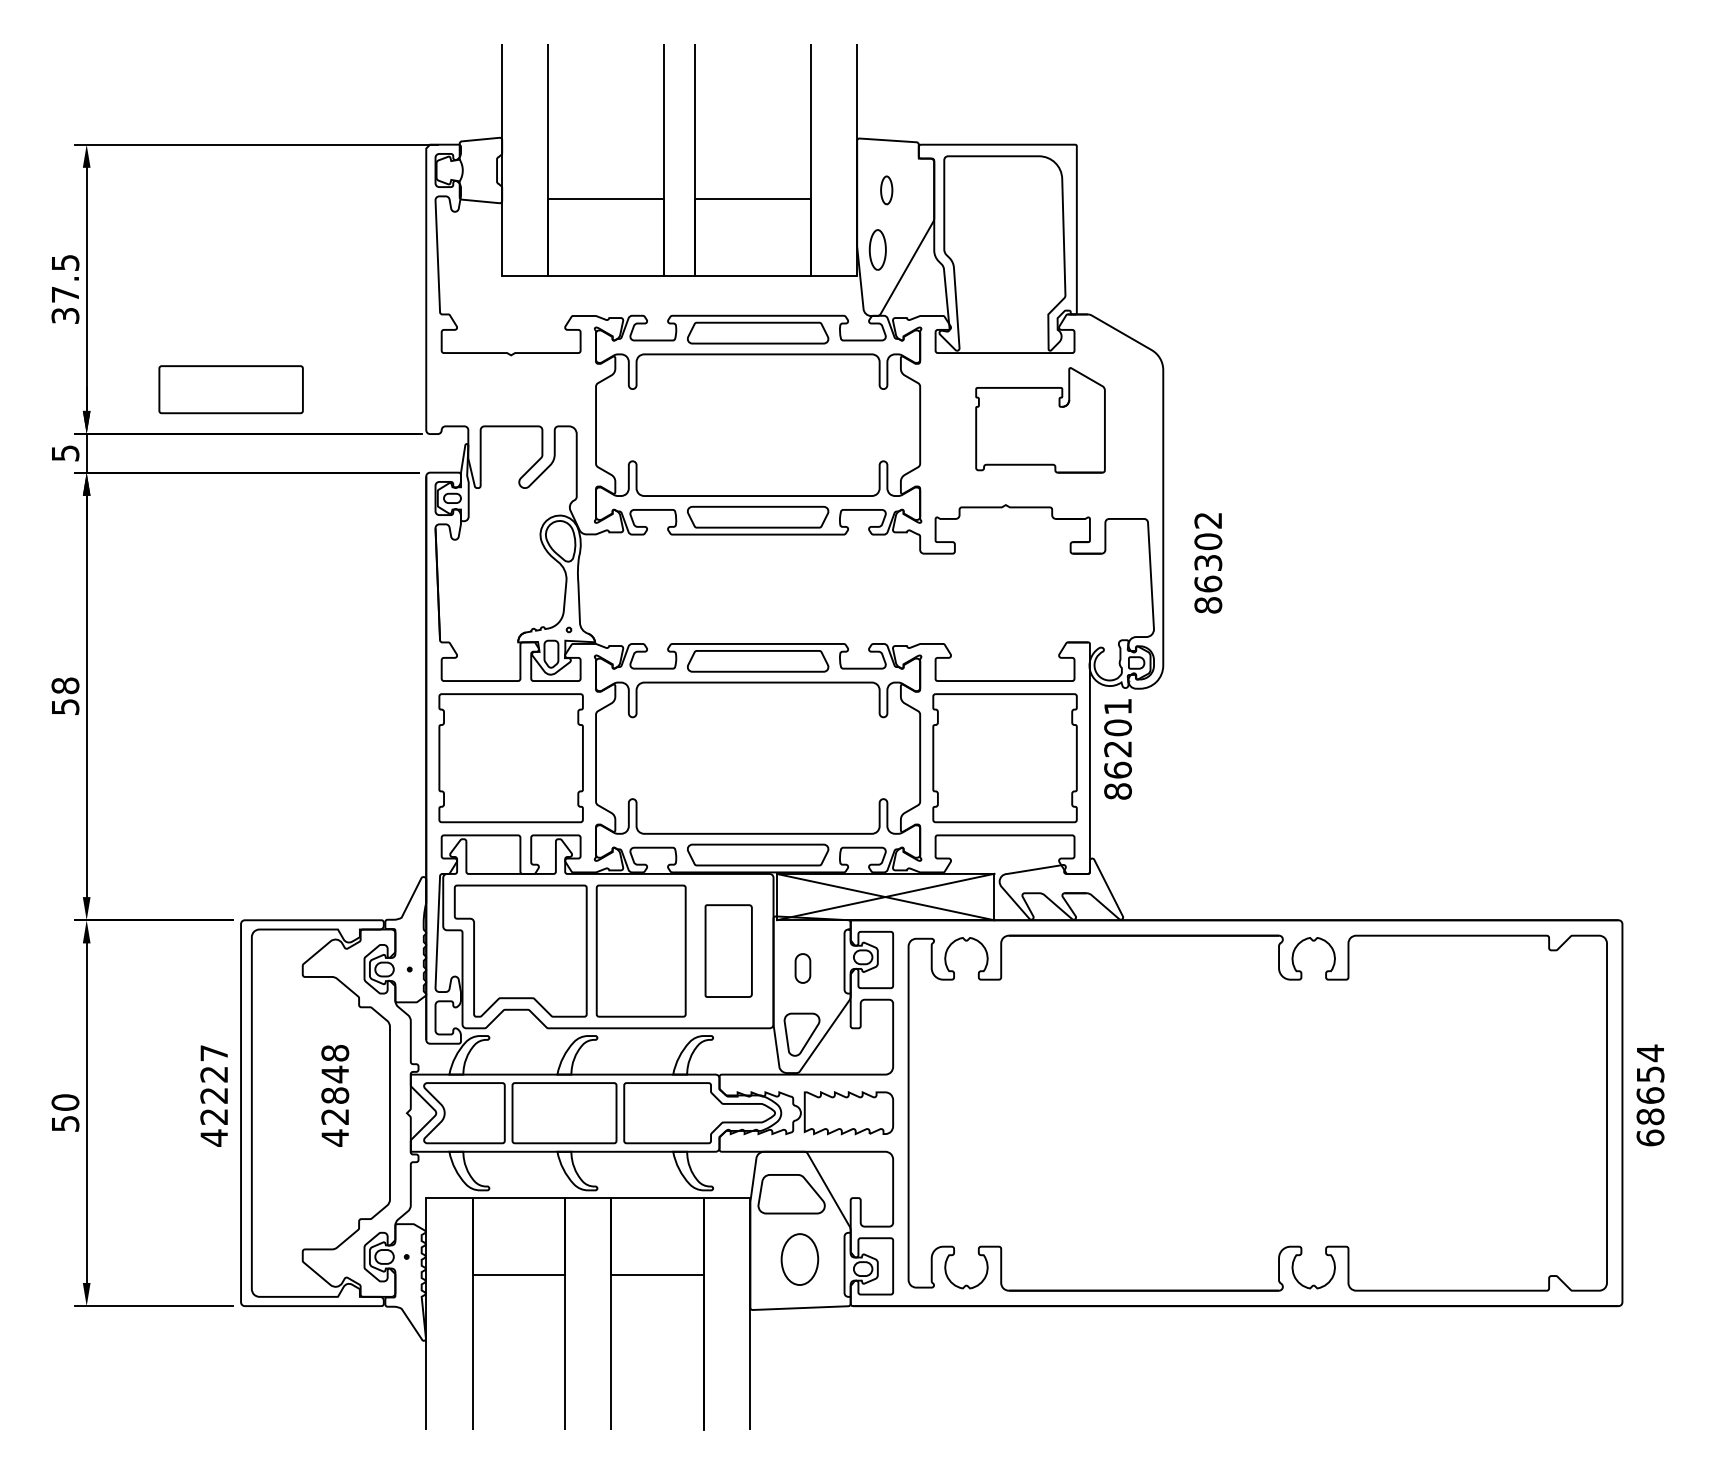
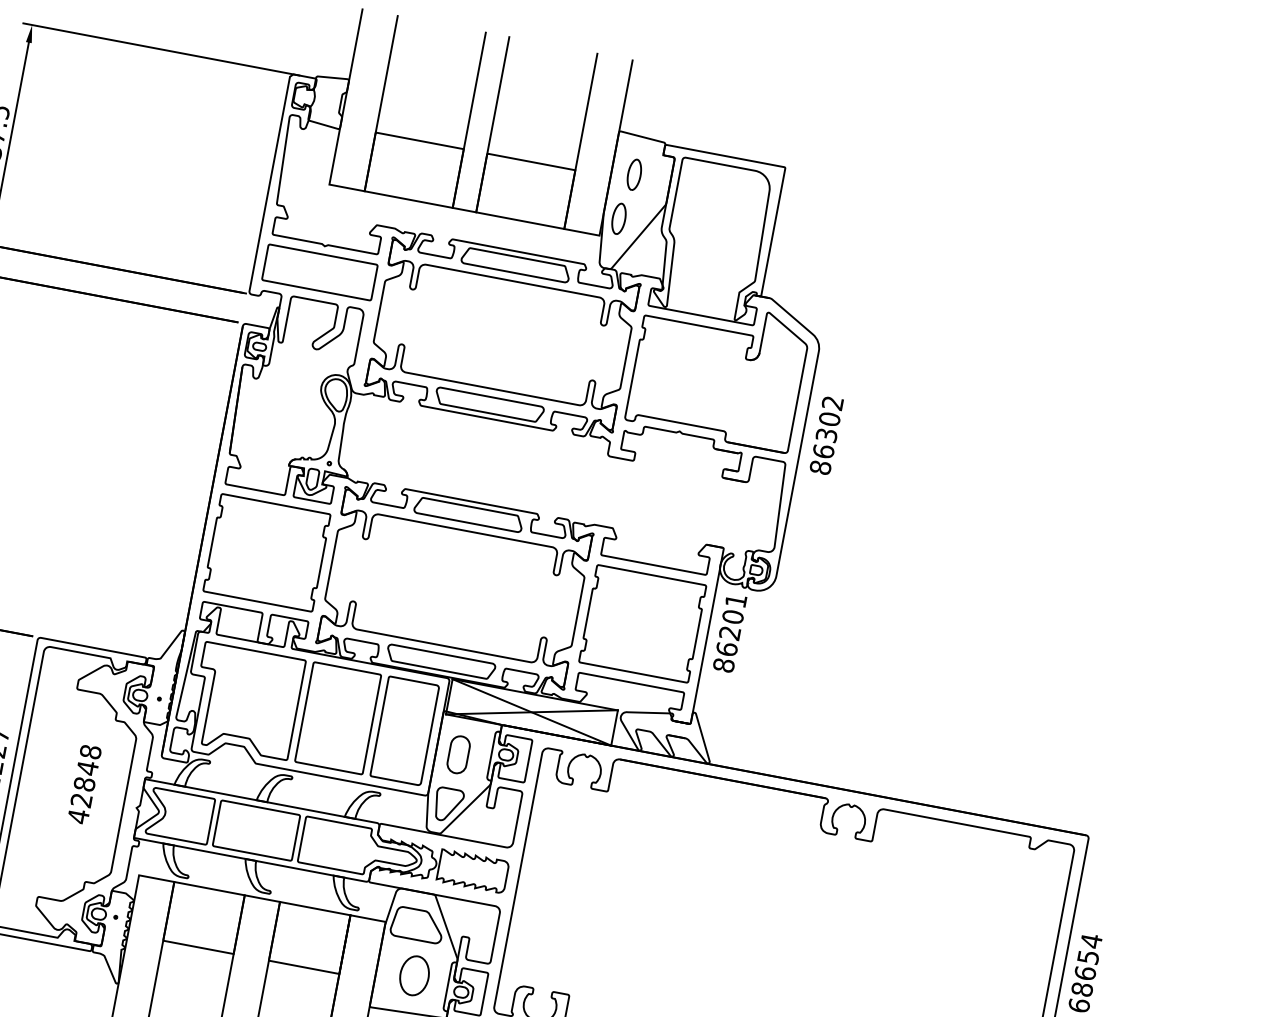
part: (886, 190) -> (634, 174), size x1.43
part: (230, 389) -> (319, 272), moved
part: (1040, 420) -> (718, 372), size x1.67
text: (1208, 563) -> (826, 435), moved
part: (728, 950) -> (404, 730), size x1.43
part: (802, 968) -> (458, 754), size x1.67

